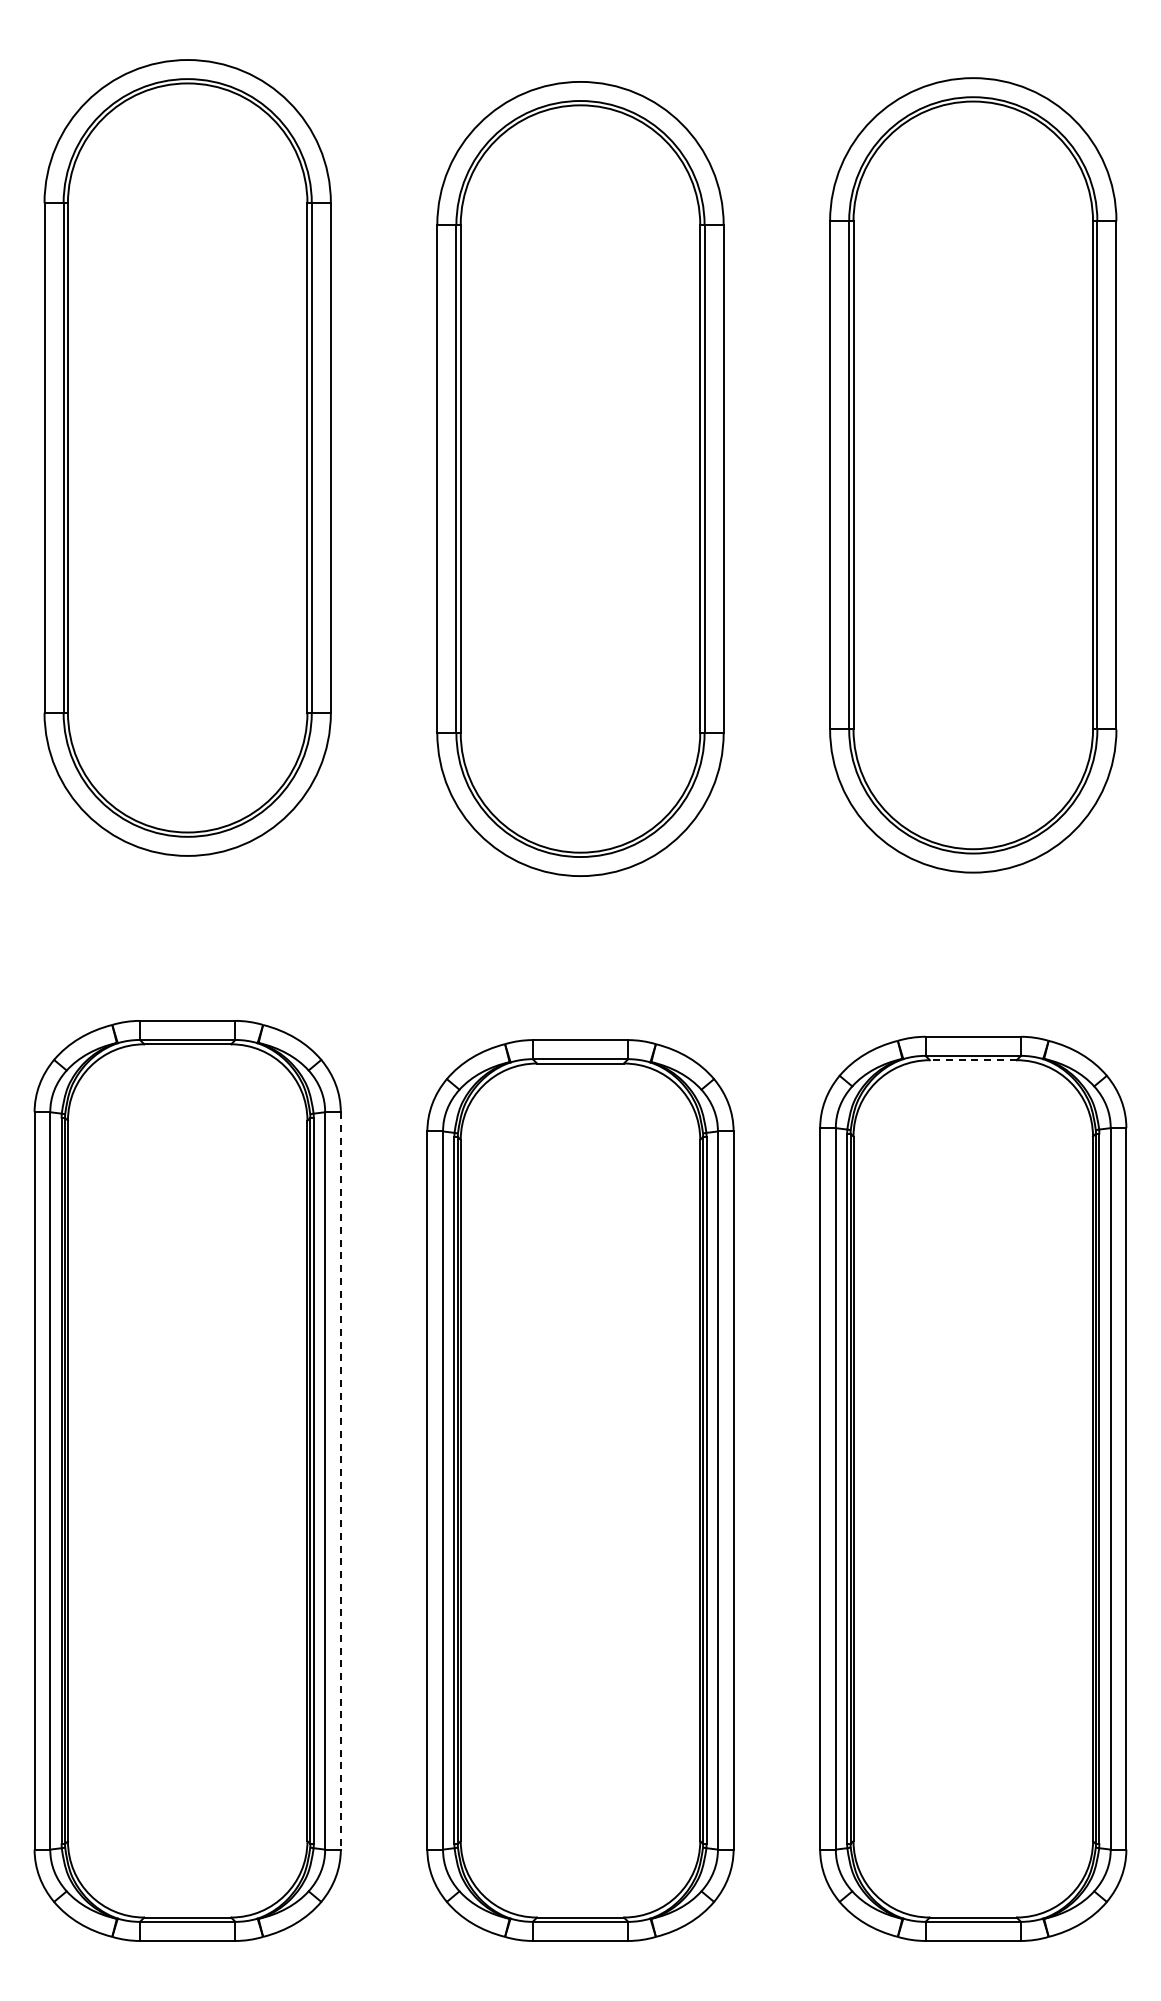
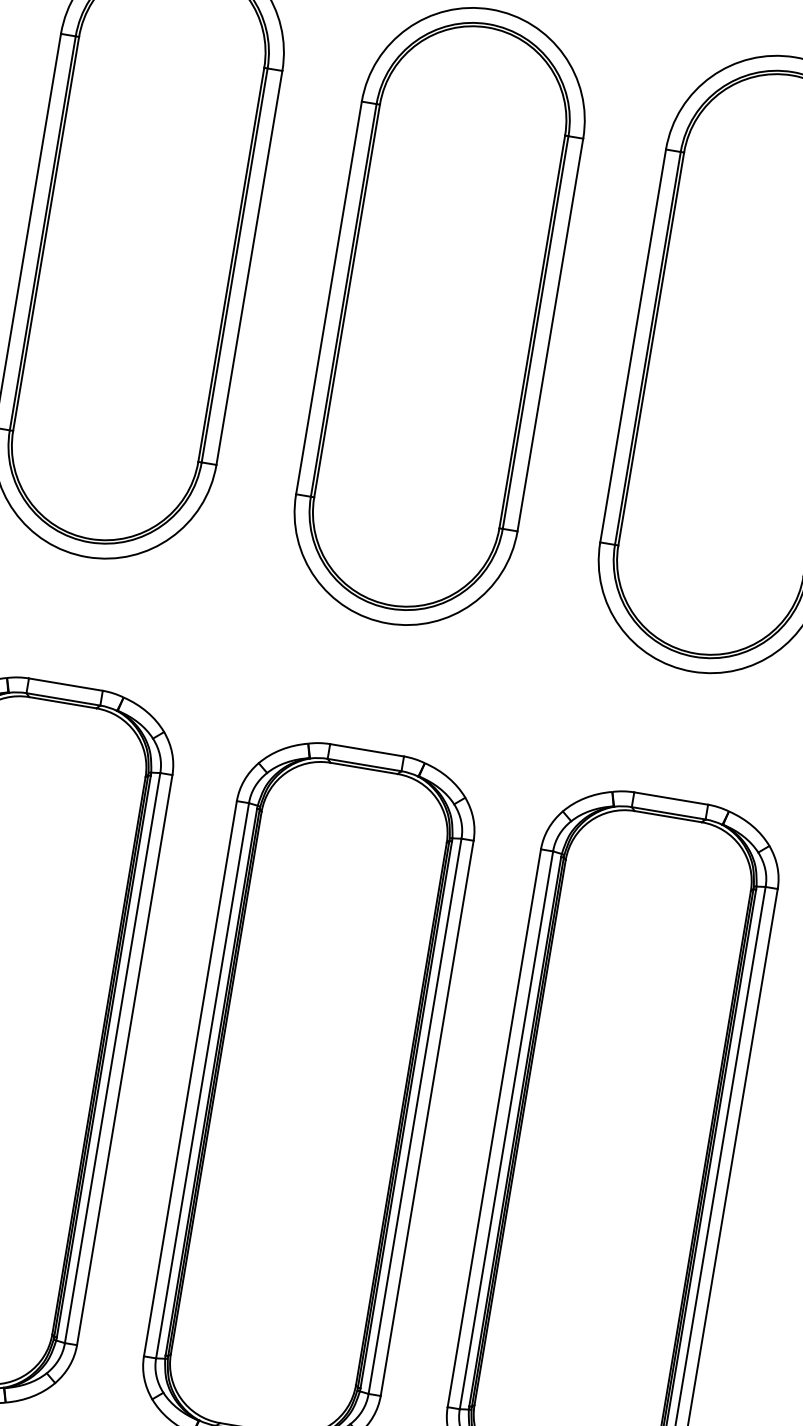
line: (972, 1060) -> (667, 816), dashed -> solid
line: (340, 1480) -> (124, 1059), dashed -> solid

